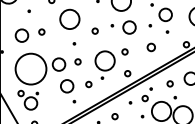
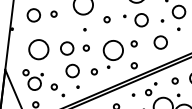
circle: (151, 47) -> (161, 42), size x1.67
circle: (30, 68) -> (38, 48), size x0.62
part: (54, 106) -> (57, 89), added

